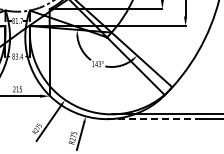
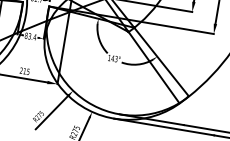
line: (154, 119) -> (164, 127), dashed -> solid

